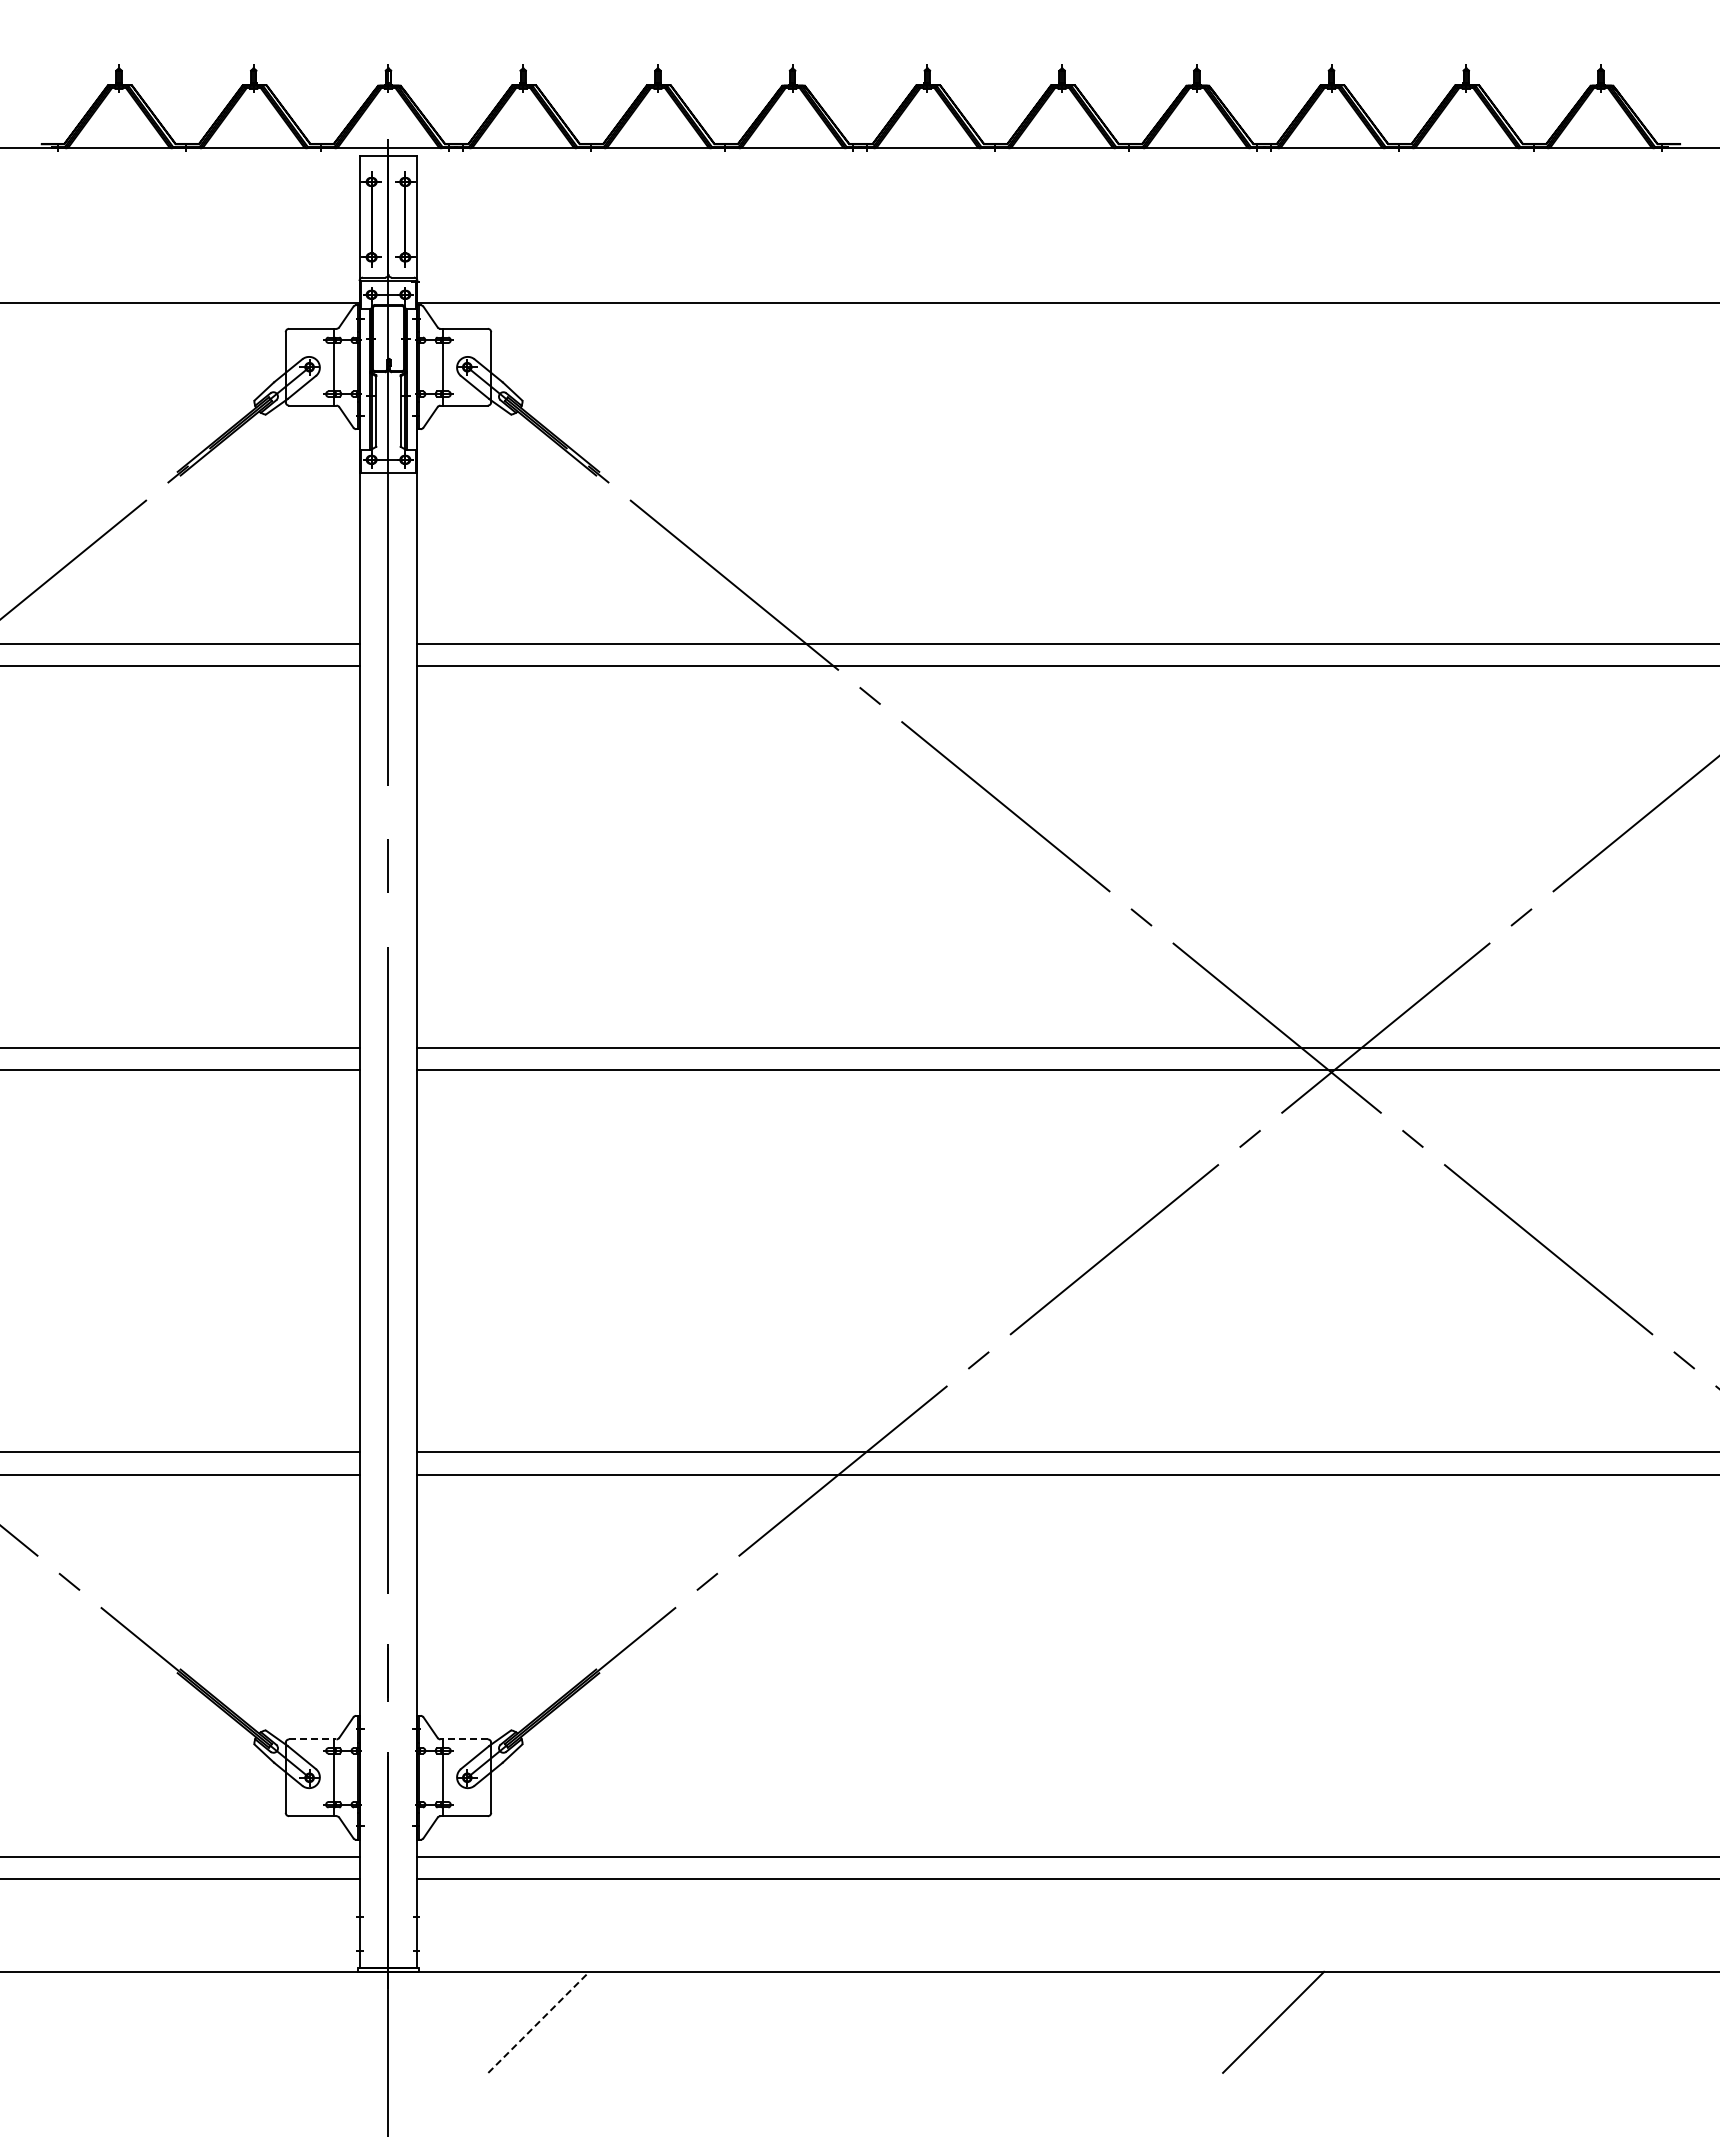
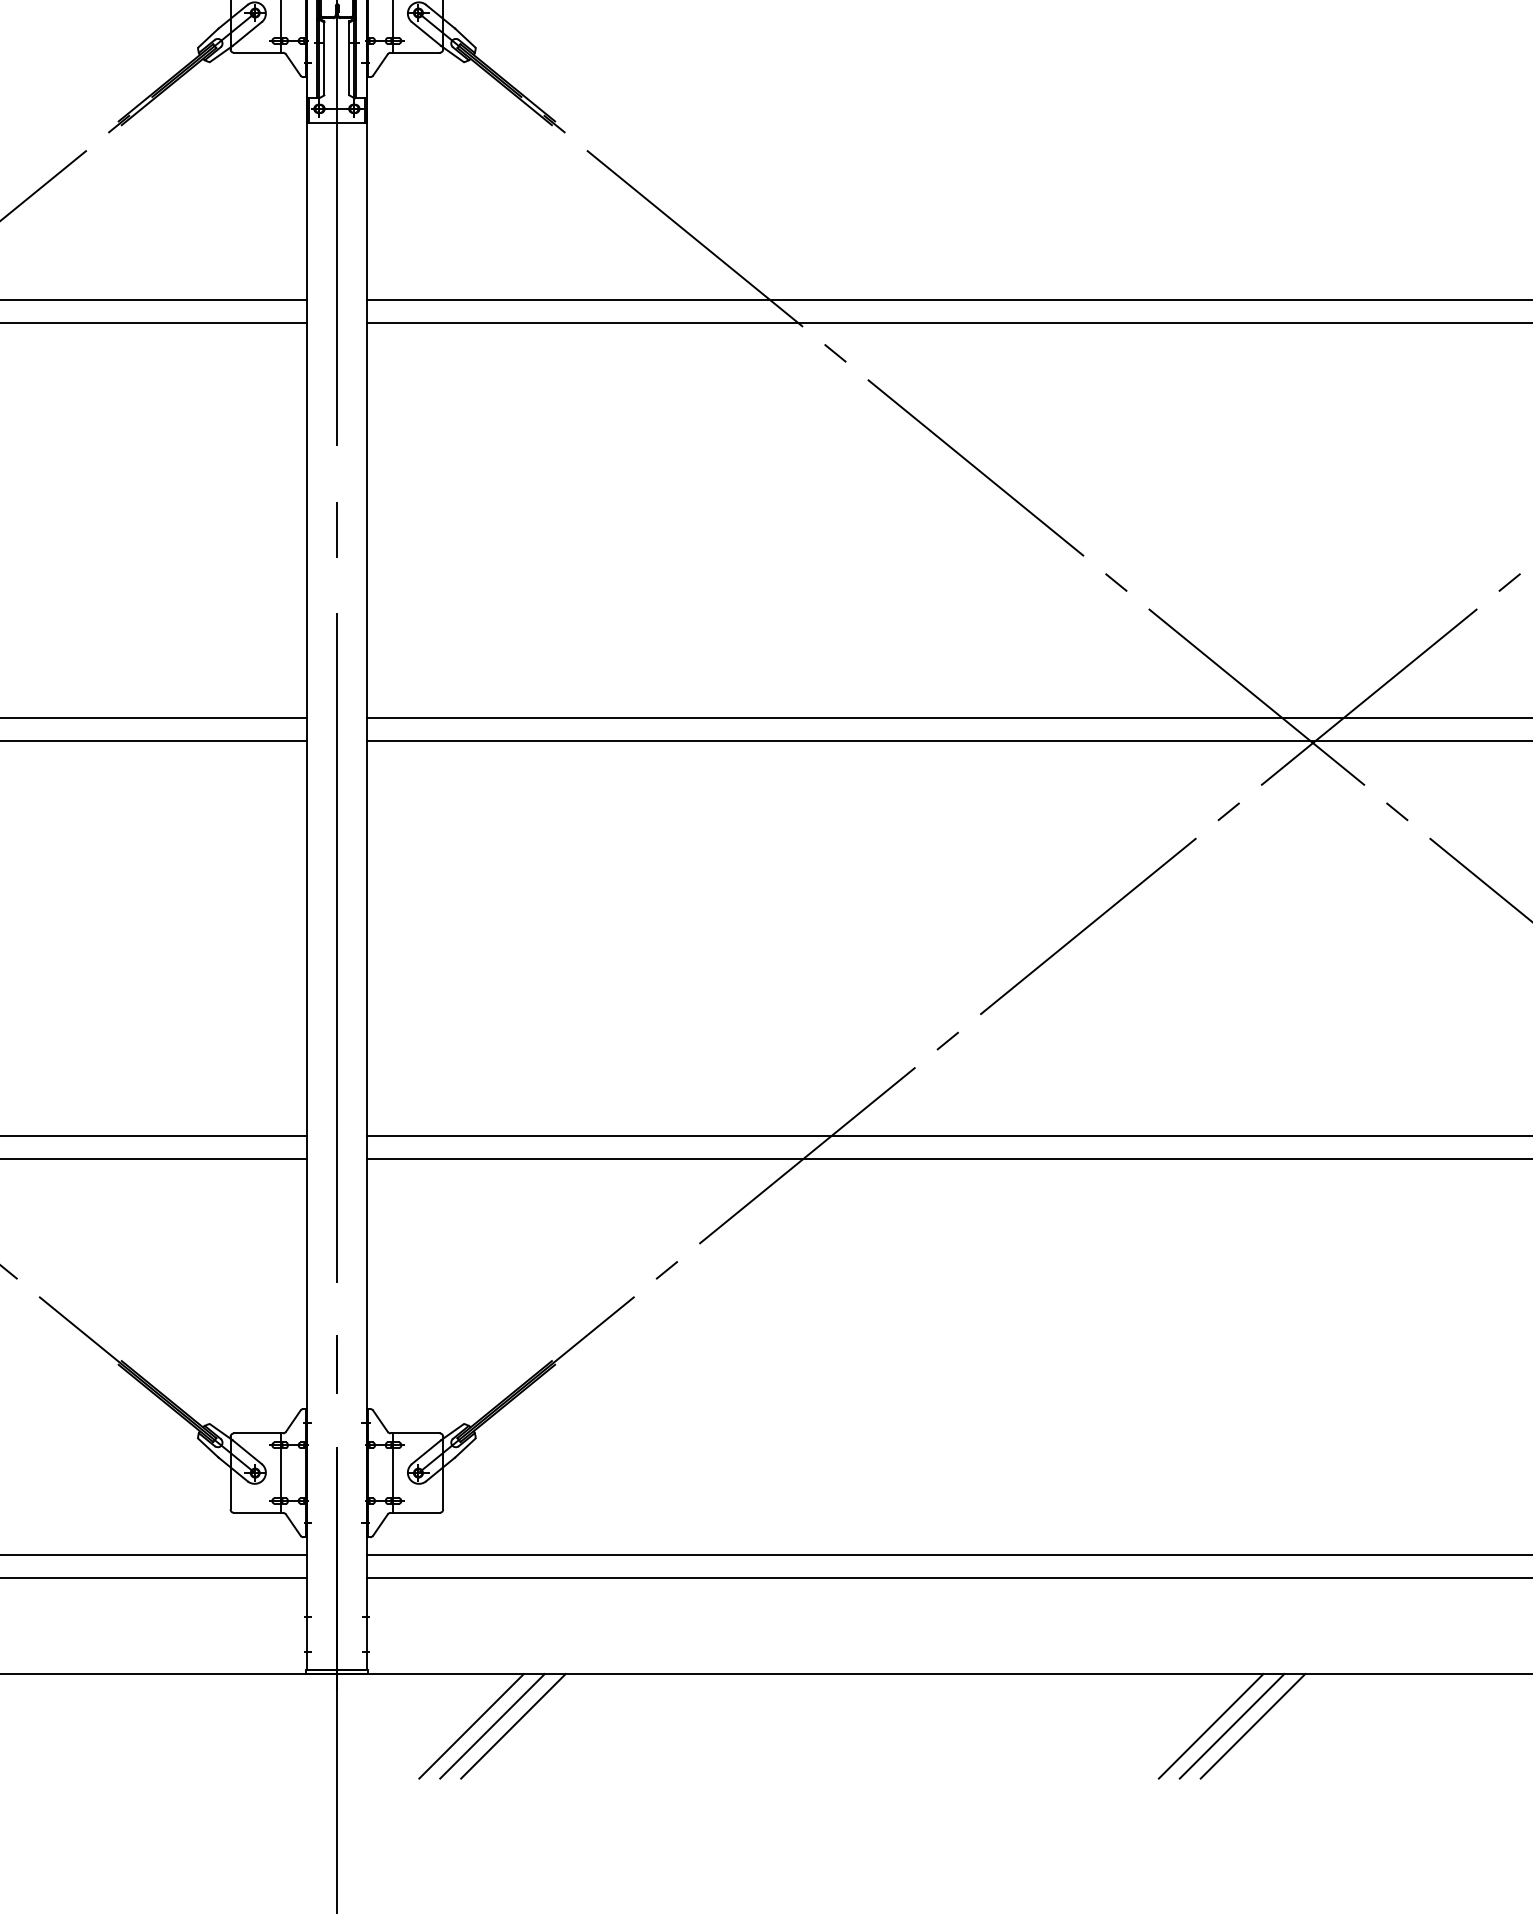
line: (312, 1739) -> (258, 1433), dashed -> solid
line: (464, 1739) -> (415, 1433), dashed -> solid
line: (518, 2021) -> (471, 1725), added
line: (558, 2021) -> (512, 1725), added
line: (1232, 2021) -> (1210, 1725), added
line: (1252, 2021) -> (1231, 1725), added
line: (539, 2022) -> (493, 1726), dashed -> solid

